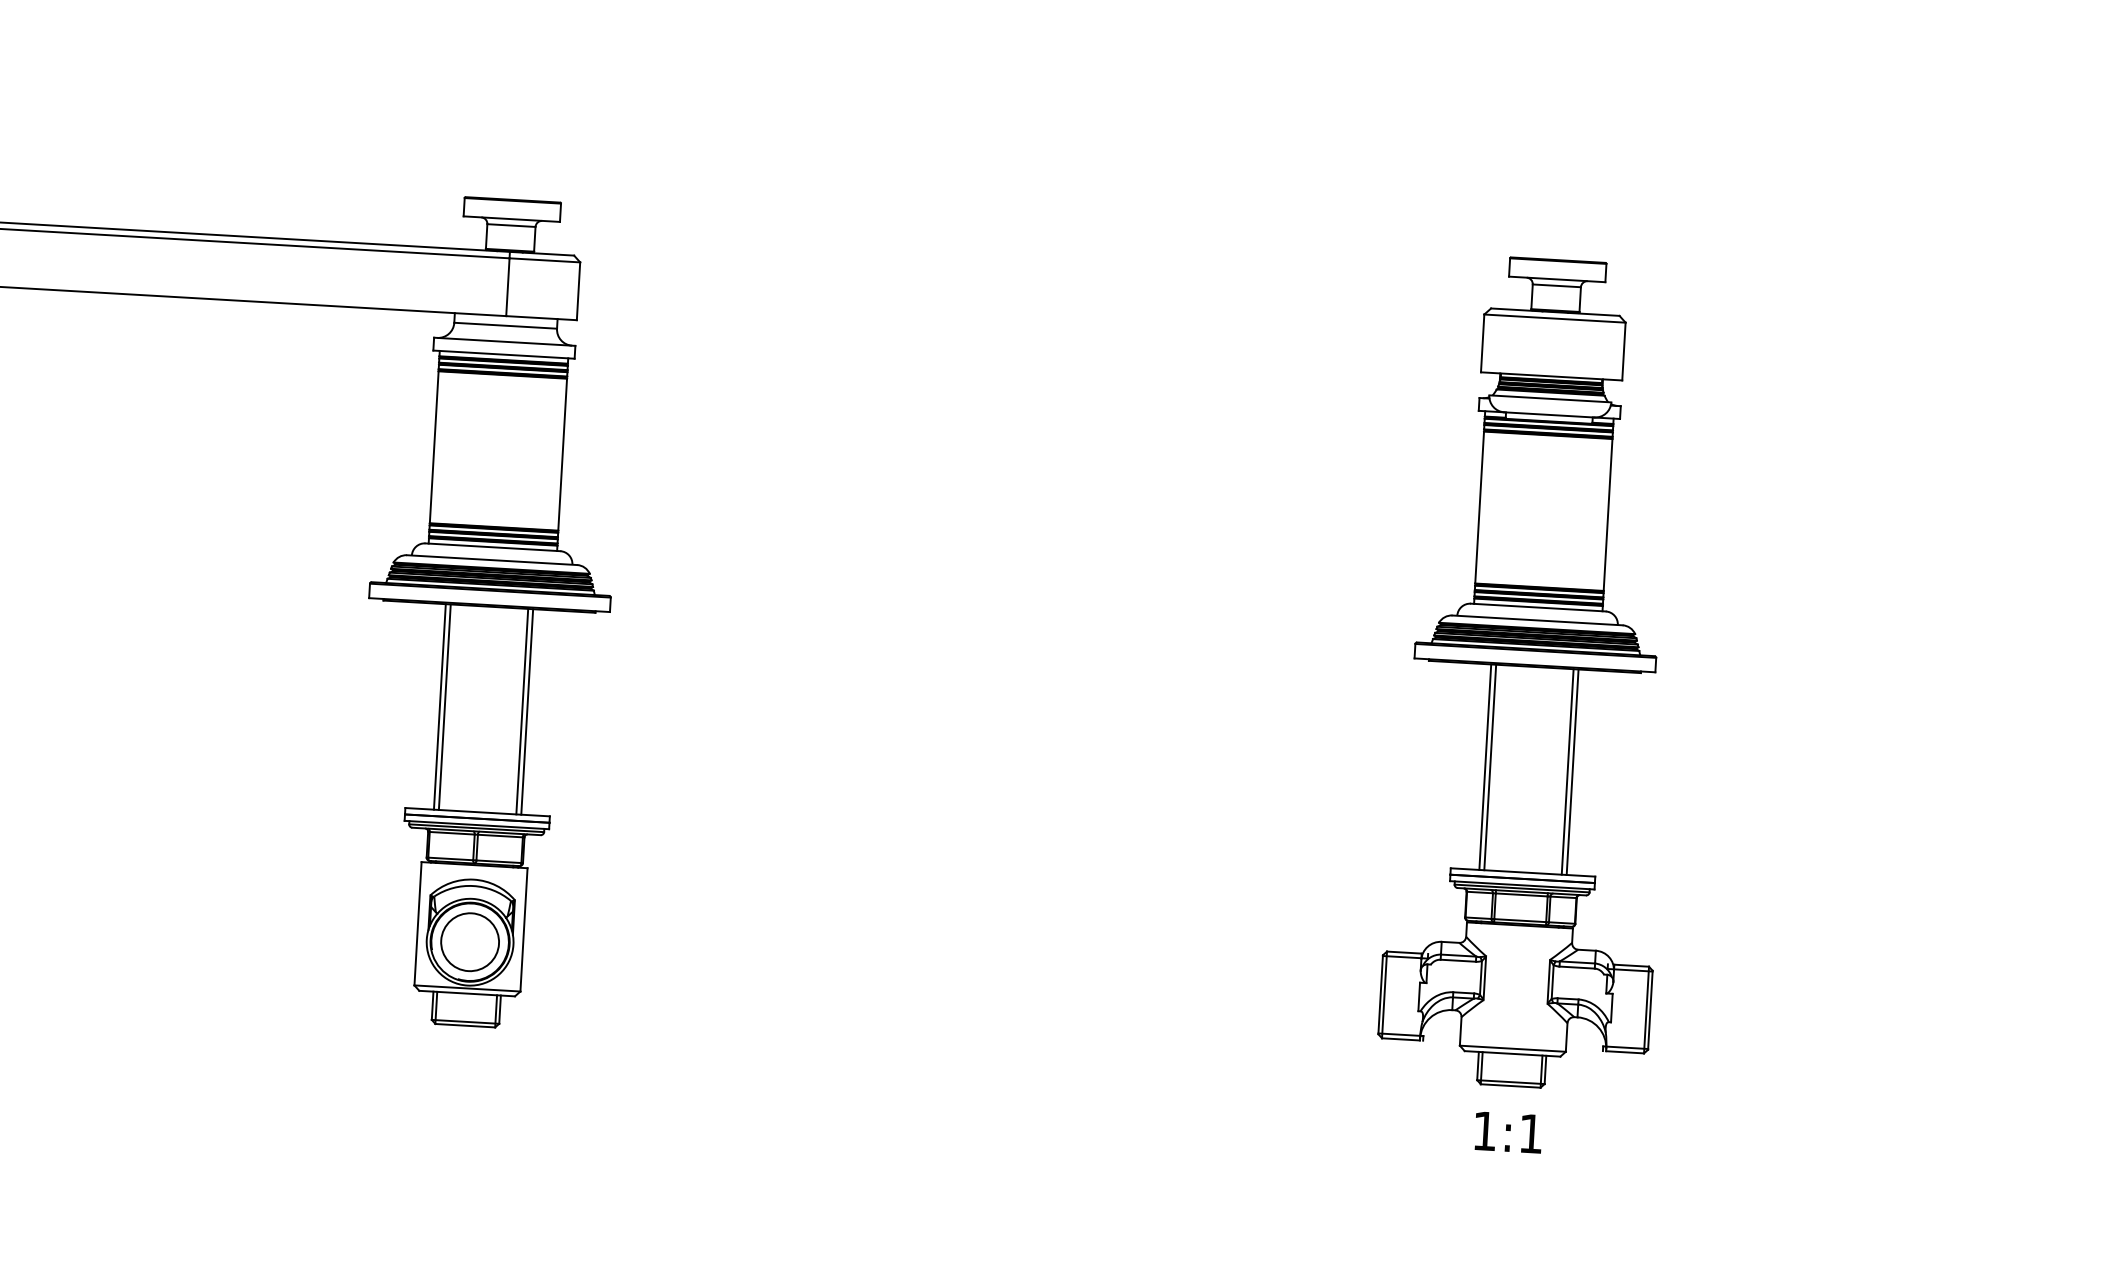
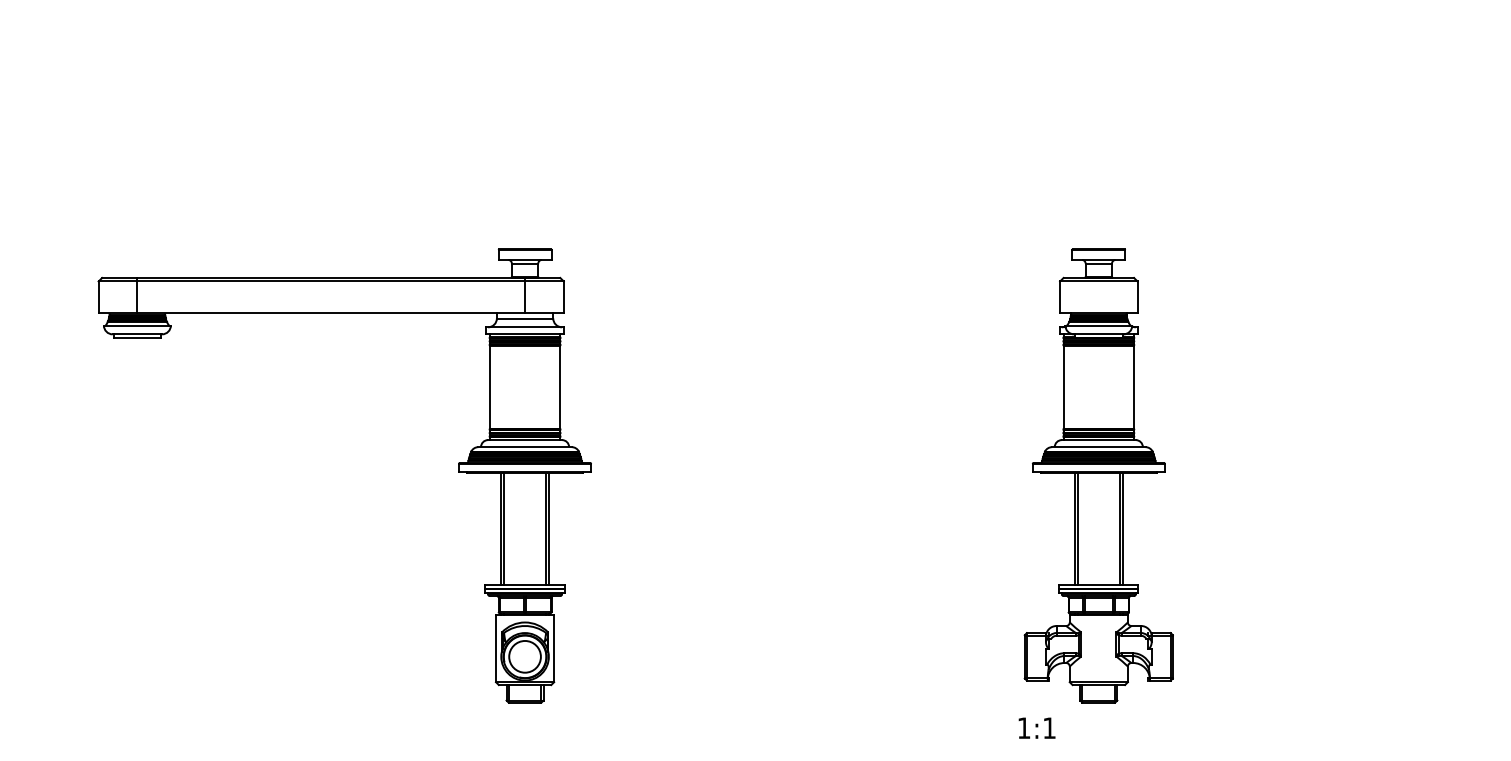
text: (1507, 1131) -> (1036, 727), moved

